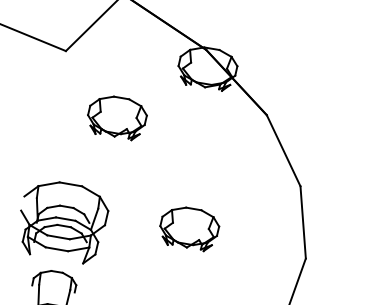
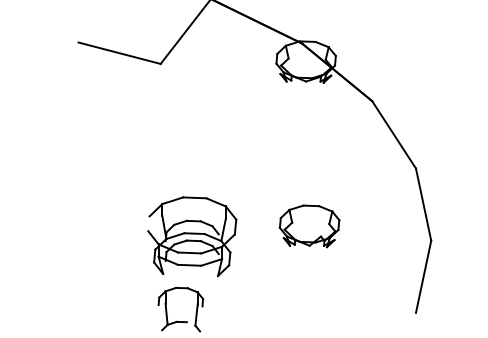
part: (117, 117) -> (221, 123), removed
part: (63, 221) -> (192, 236), moved

